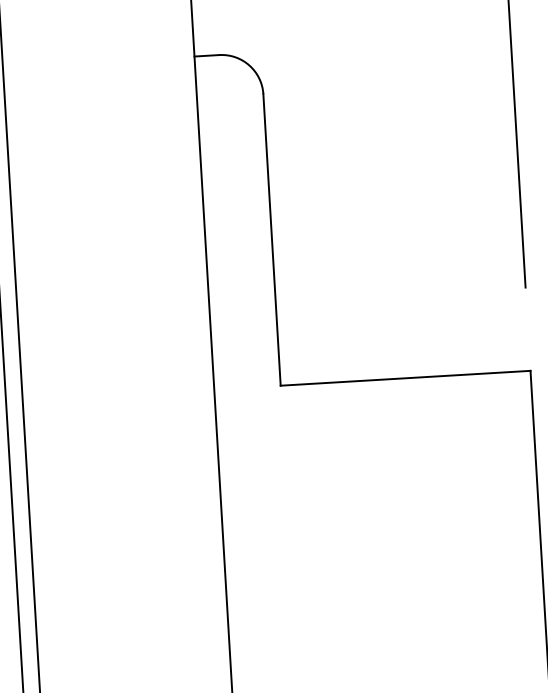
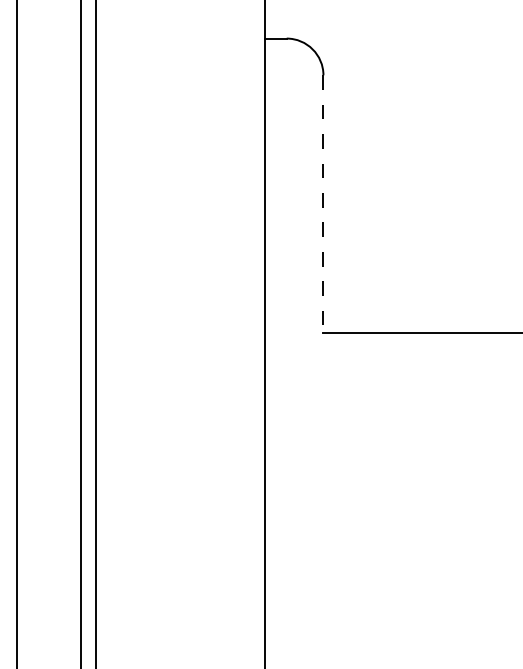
line: (272, 240) -> (323, 204), solid -> dashed

